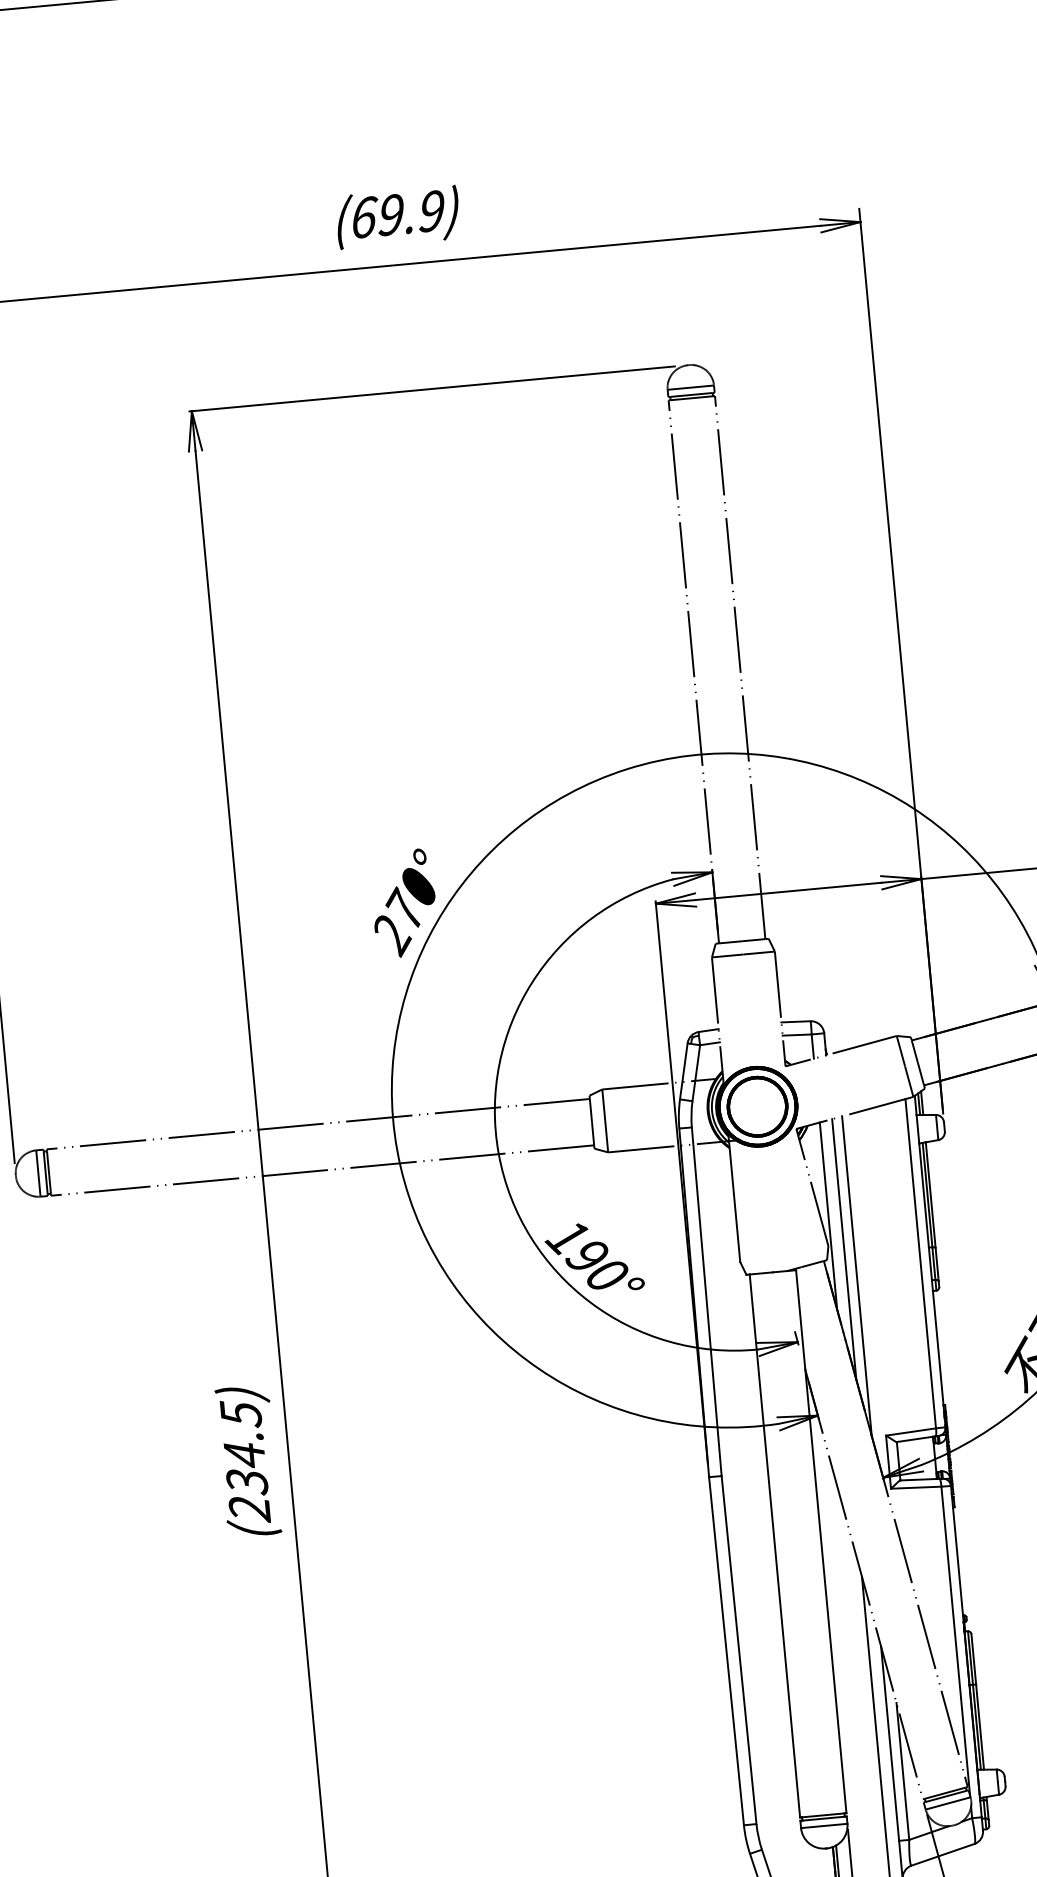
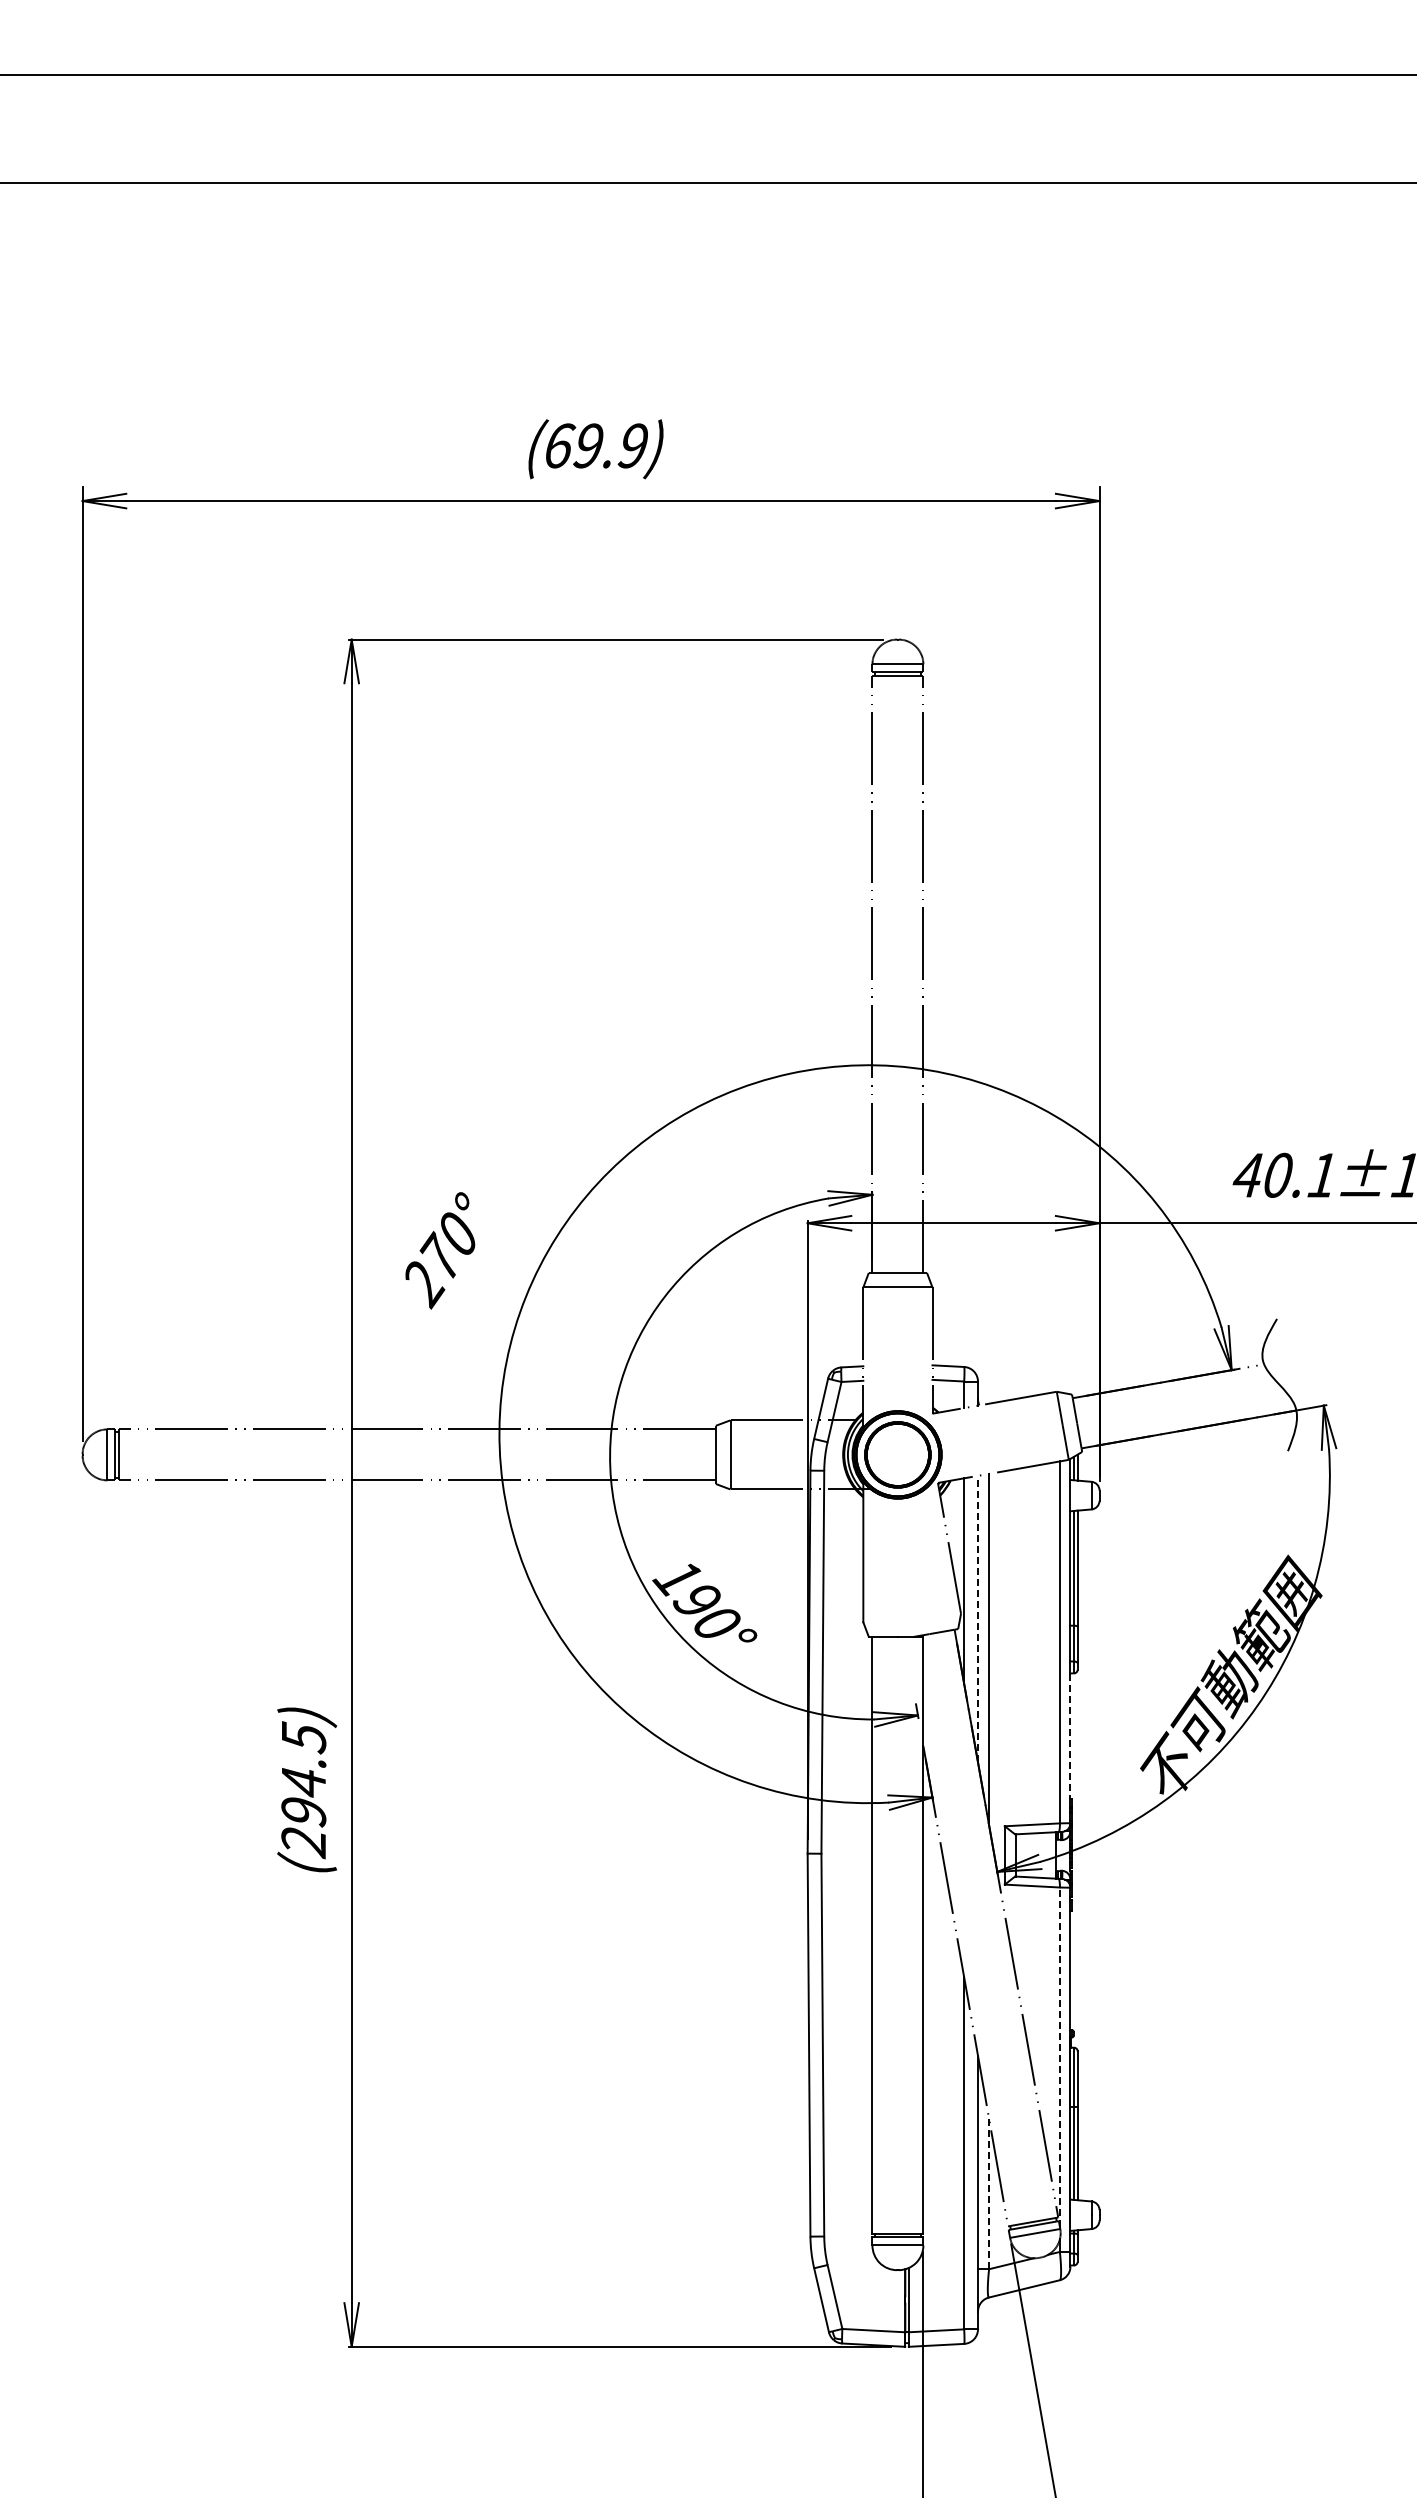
text: (404, 903) -> (440, 1250), moved
line: (843, 1248) -> (977, 1618), solid -> dashed
line: (938, 1348) -> (1070, 1736), solid -> dashed
text: (246, 1482) -> (303, 1812), (234.5) -> (294.5)
line: (955, 1641) -> (1059, 2057), solid -> dashed
line: (903, 1771) -> (989, 2194), solid -> dashed

